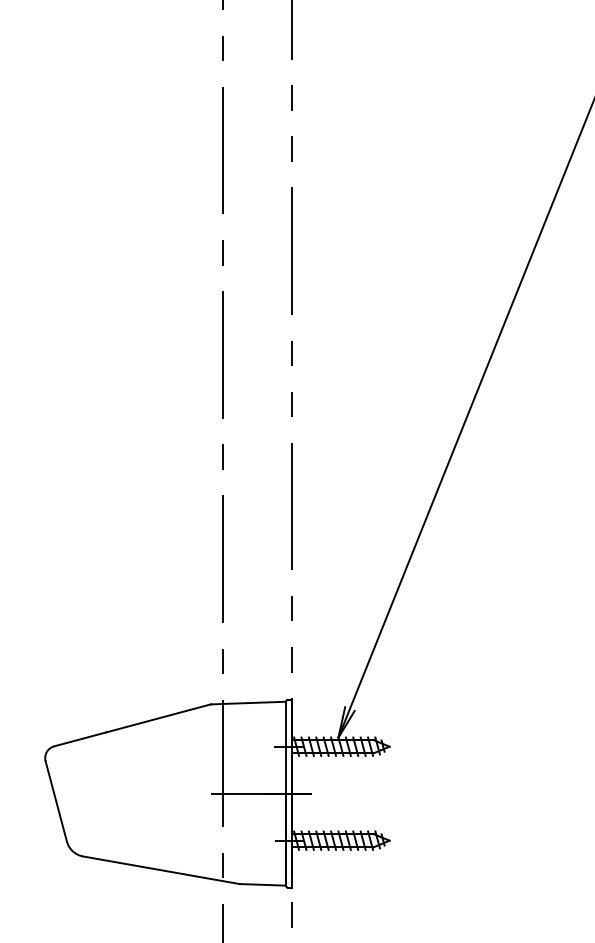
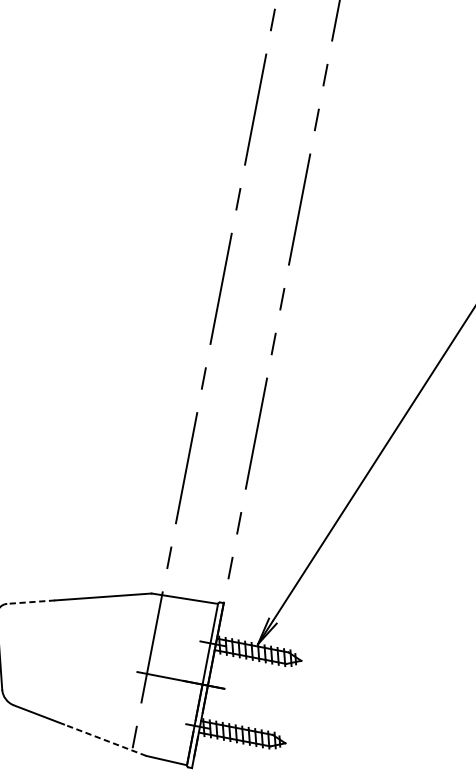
line: (80, 739) -> (31, 602), solid -> dashed
line: (190, 875) -> (104, 740), solid -> dashed

